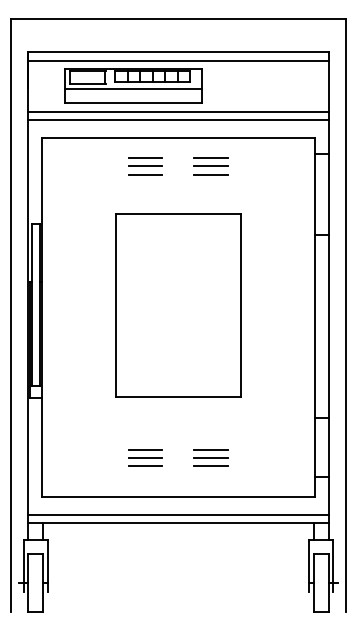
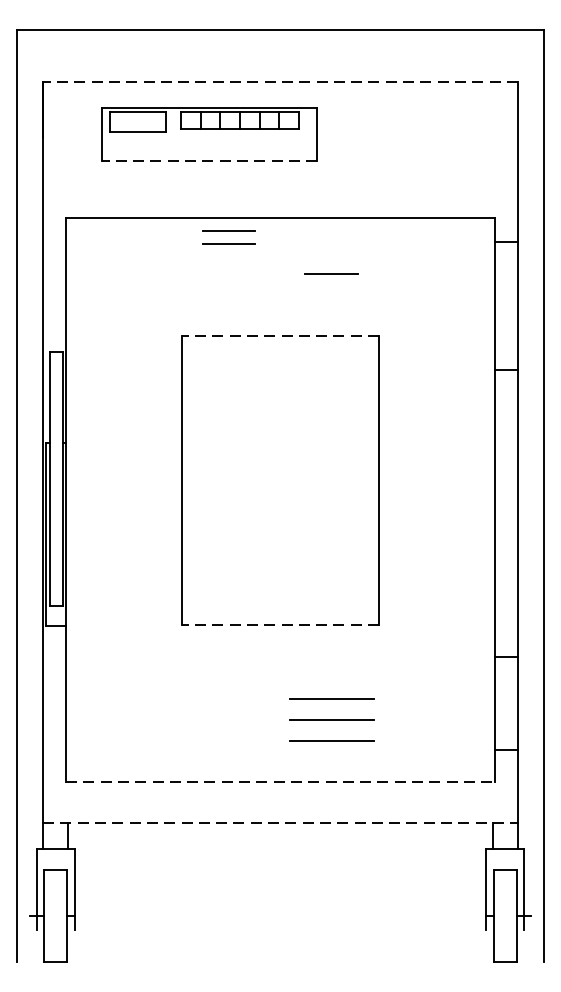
line: (178, 52) -> (280, 82), solid -> dashed
line: (178, 60) -> (280, 94), removed
line: (132, 89) -> (208, 140), removed
line: (132, 102) -> (208, 161), solid -> dashed
line: (178, 112) -> (280, 176), removed
line: (178, 120) -> (280, 189), removed
line: (210, 157) -> (330, 247), removed
part: (145, 161) -> (228, 236), moved
line: (210, 166) -> (330, 261), removed
line: (145, 174) -> (228, 274), removed
line: (178, 213) -> (280, 335), solid -> dashed
line: (178, 397) -> (280, 624), solid -> dashed
part: (145, 457) -> (228, 719), removed
part: (210, 457) -> (330, 719), size x1.6
line: (178, 497) -> (280, 782), solid -> dashed
line: (178, 514) -> (280, 808), removed
line: (178, 523) -> (280, 823), solid -> dashed

